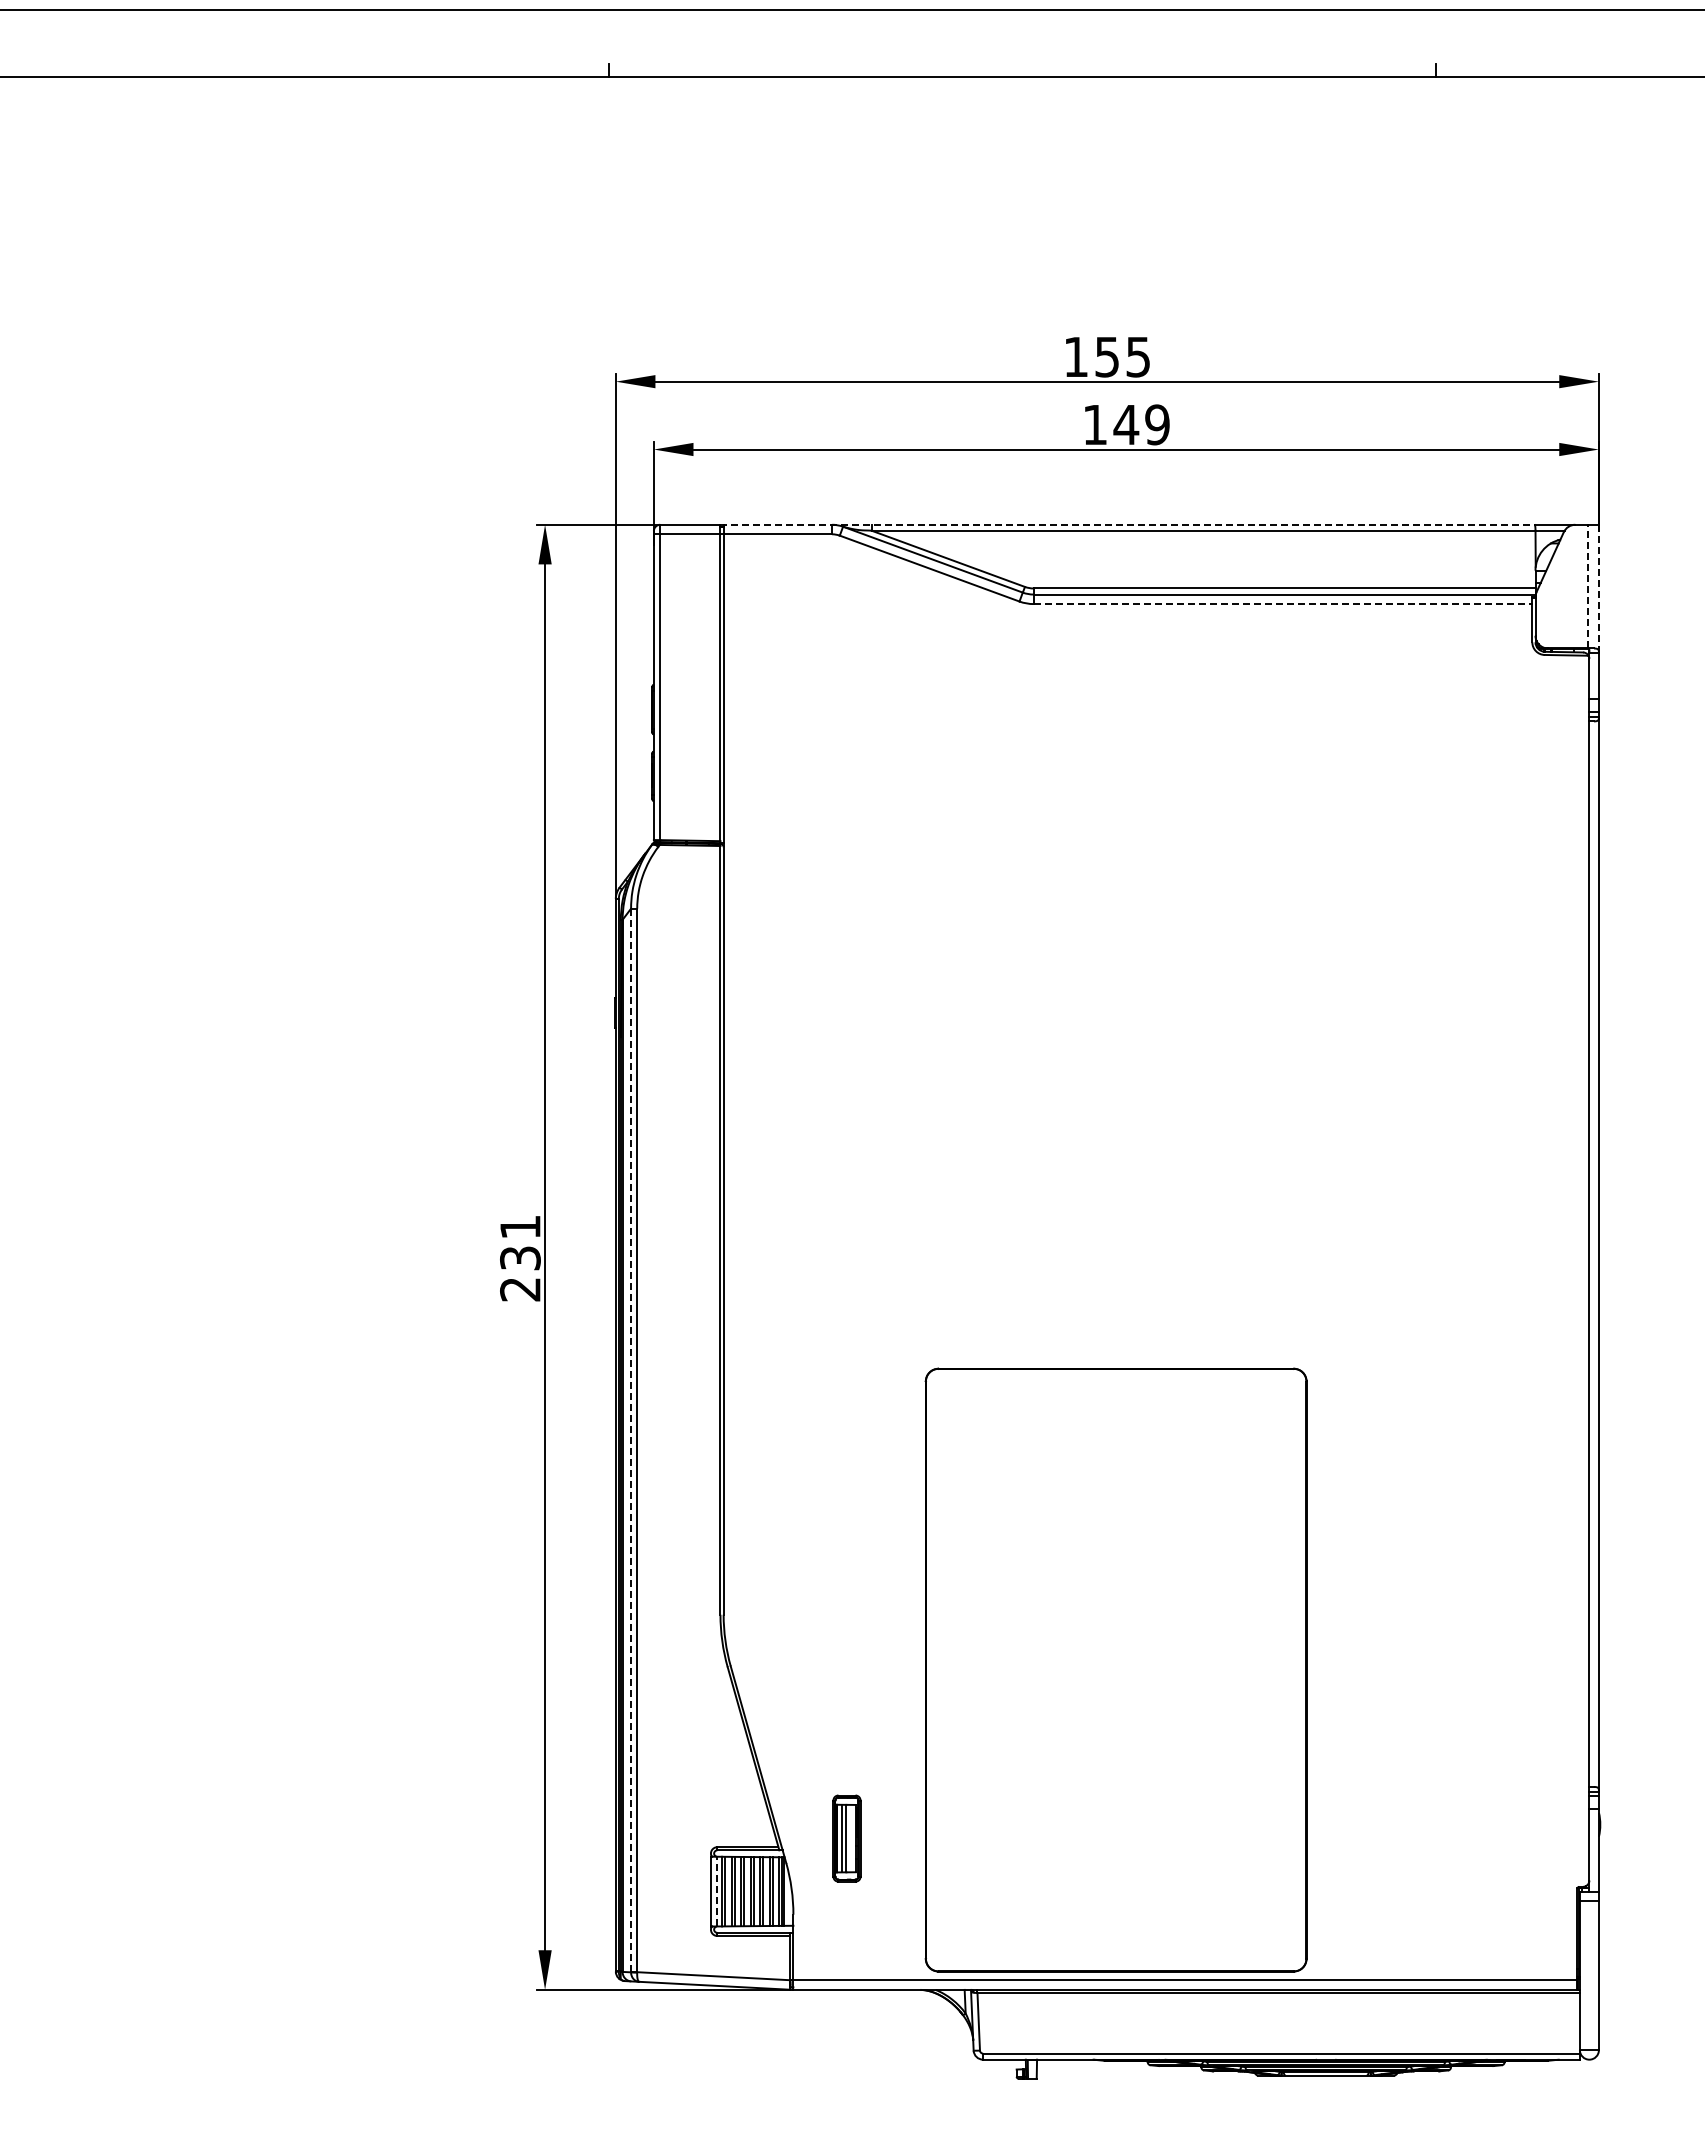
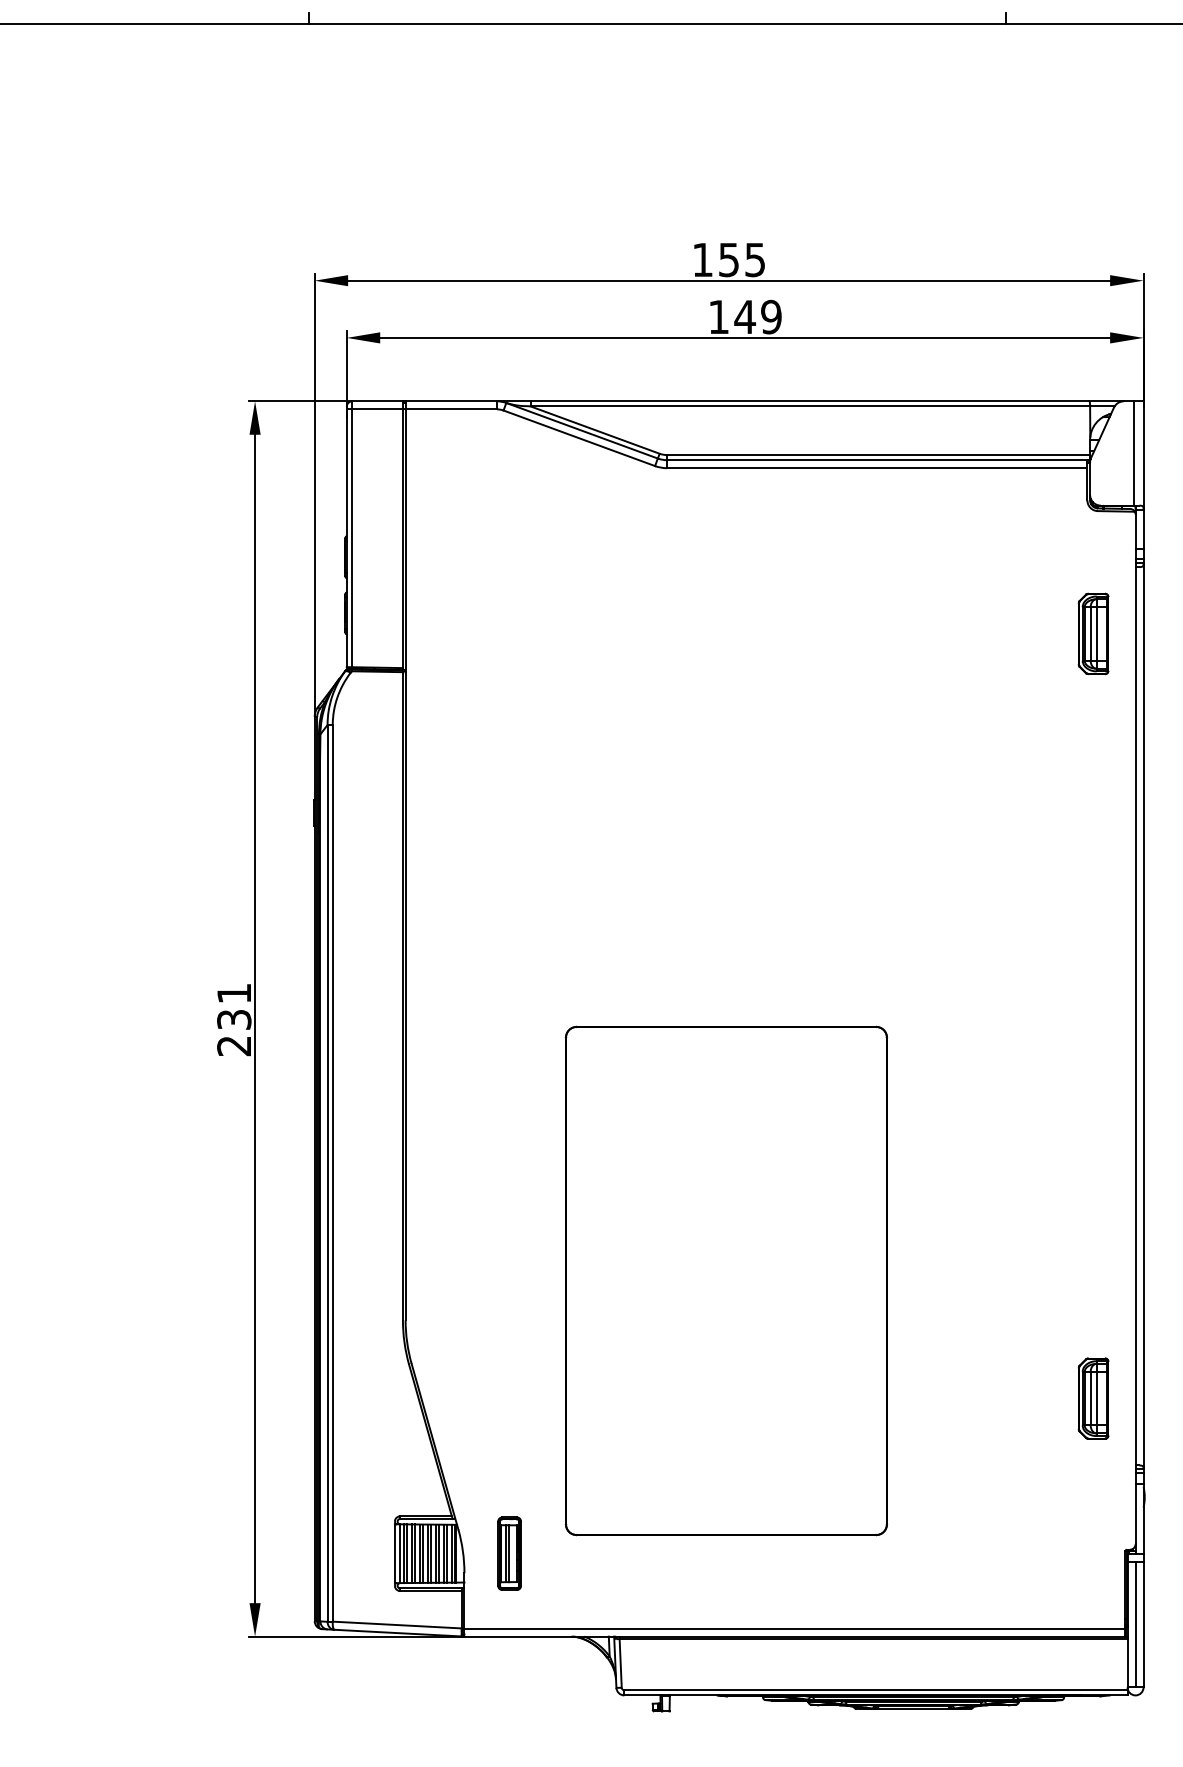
line: (1128, 524) -> (746, 401), dashed -> solid
line: (1587, 586) -> (1133, 453), dashed -> solid
line: (1598, 589) -> (1143, 455), dashed -> solid
line: (1283, 604) -> (877, 468), dashed -> solid
part: (1539, 800) -> (1093, 633), added
line: (631, 1440) -> (327, 1173), dashed -> solid
part: (1115, 1669) -> (725, 1280), moved
part: (1539, 1707) -> (1093, 1398), added
part: (846, 1838) -> (509, 1553), moved
line: (717, 1891) -> (400, 1553), dashed -> solid
line: (1589, 1975) -> (1135, 1624), added

